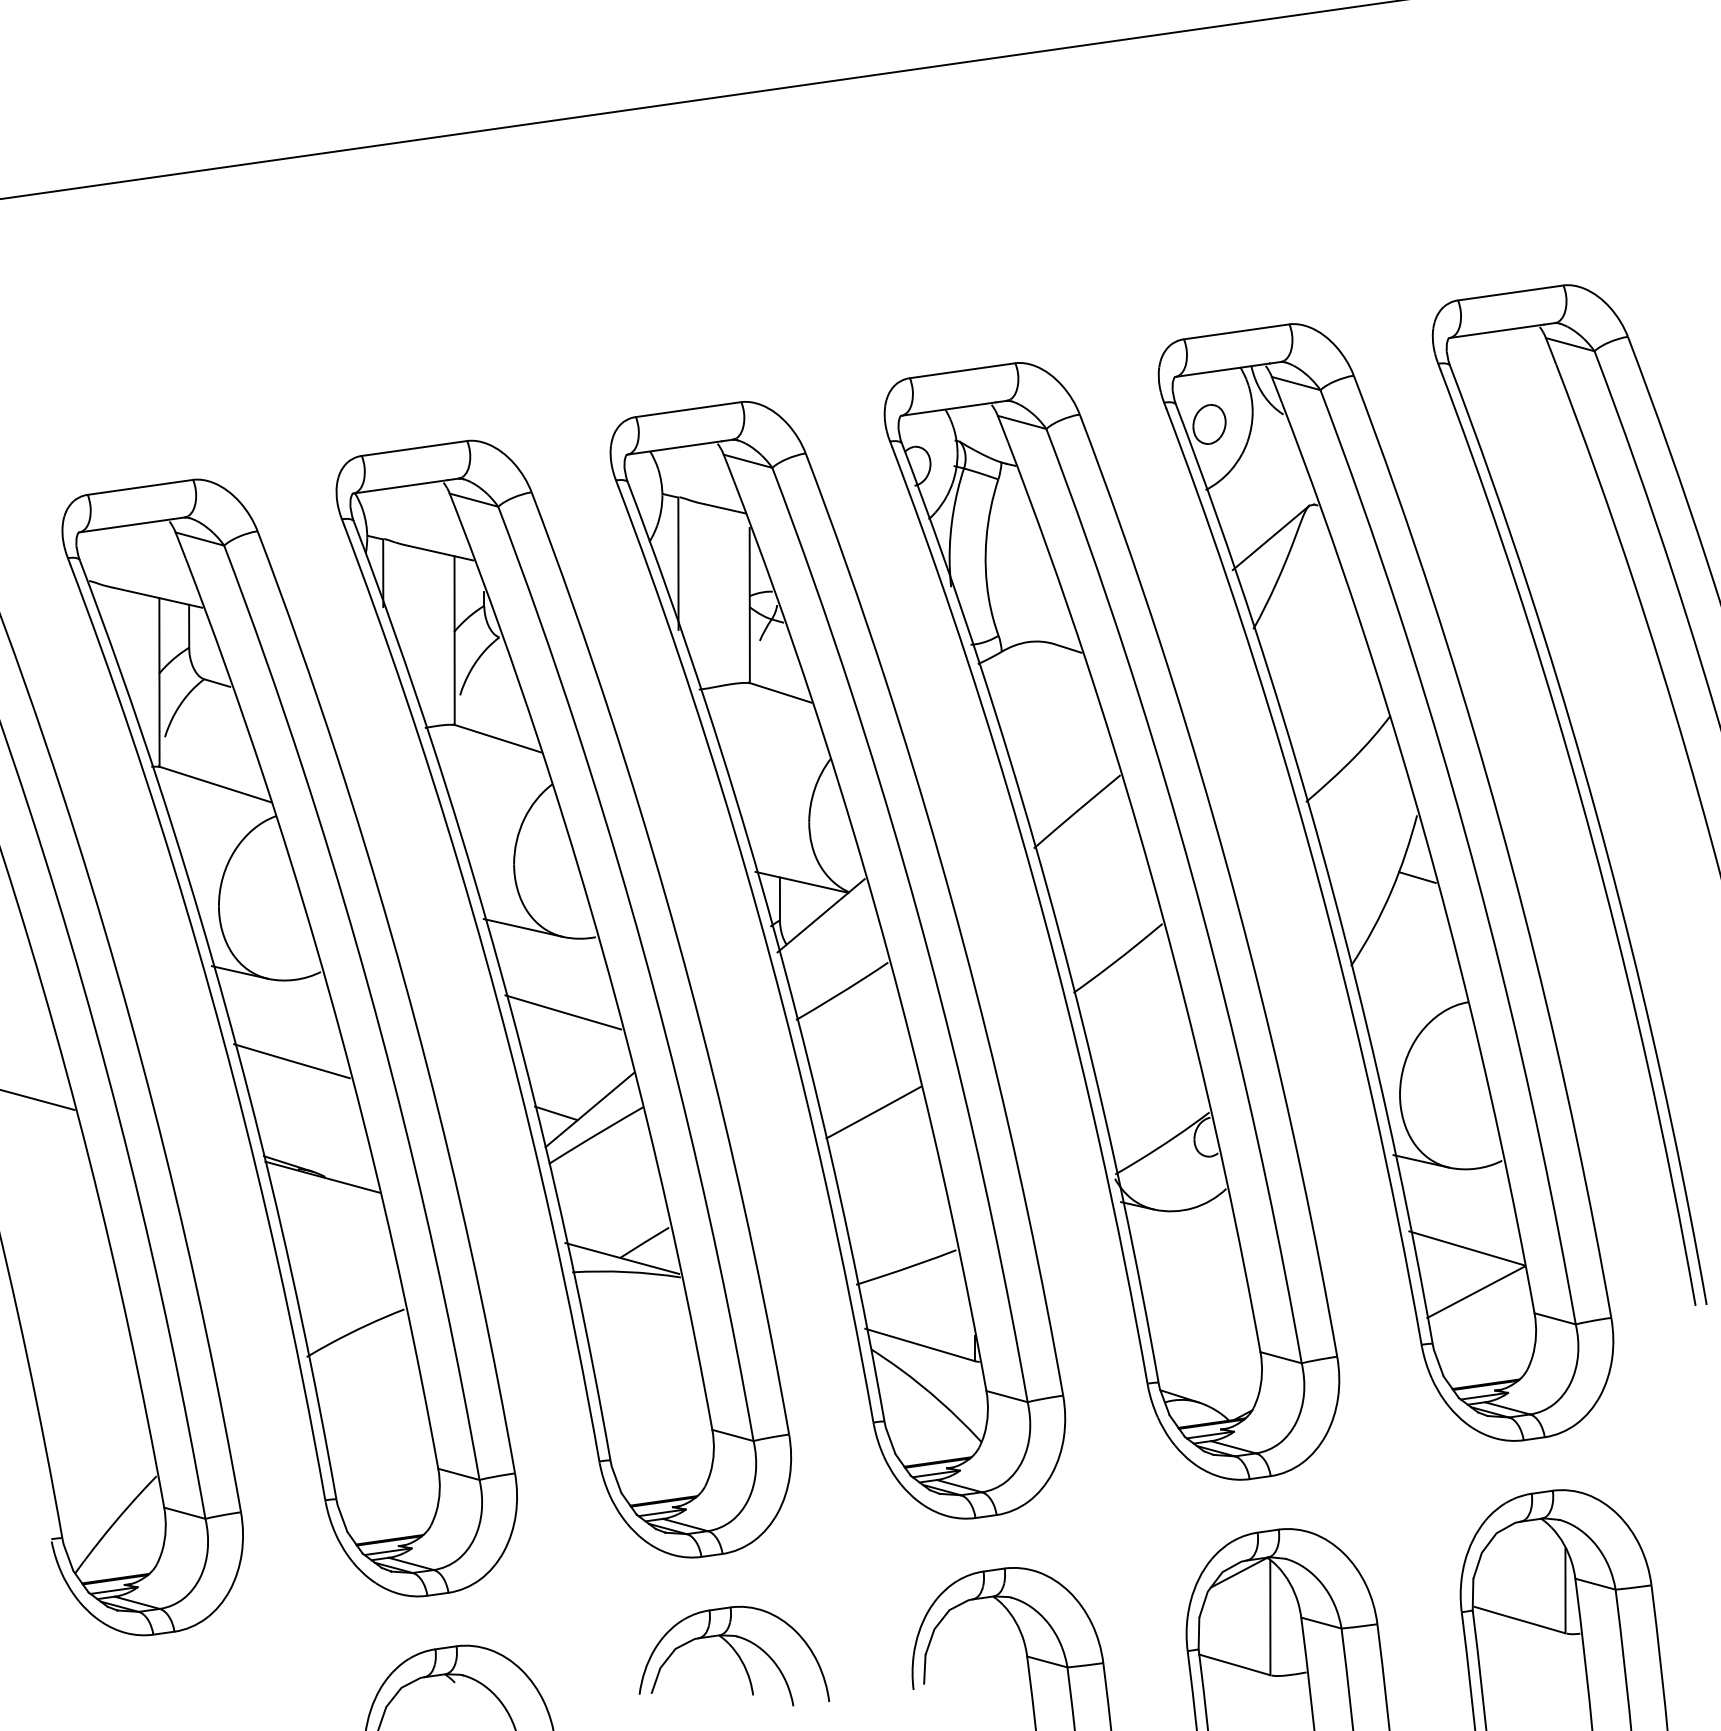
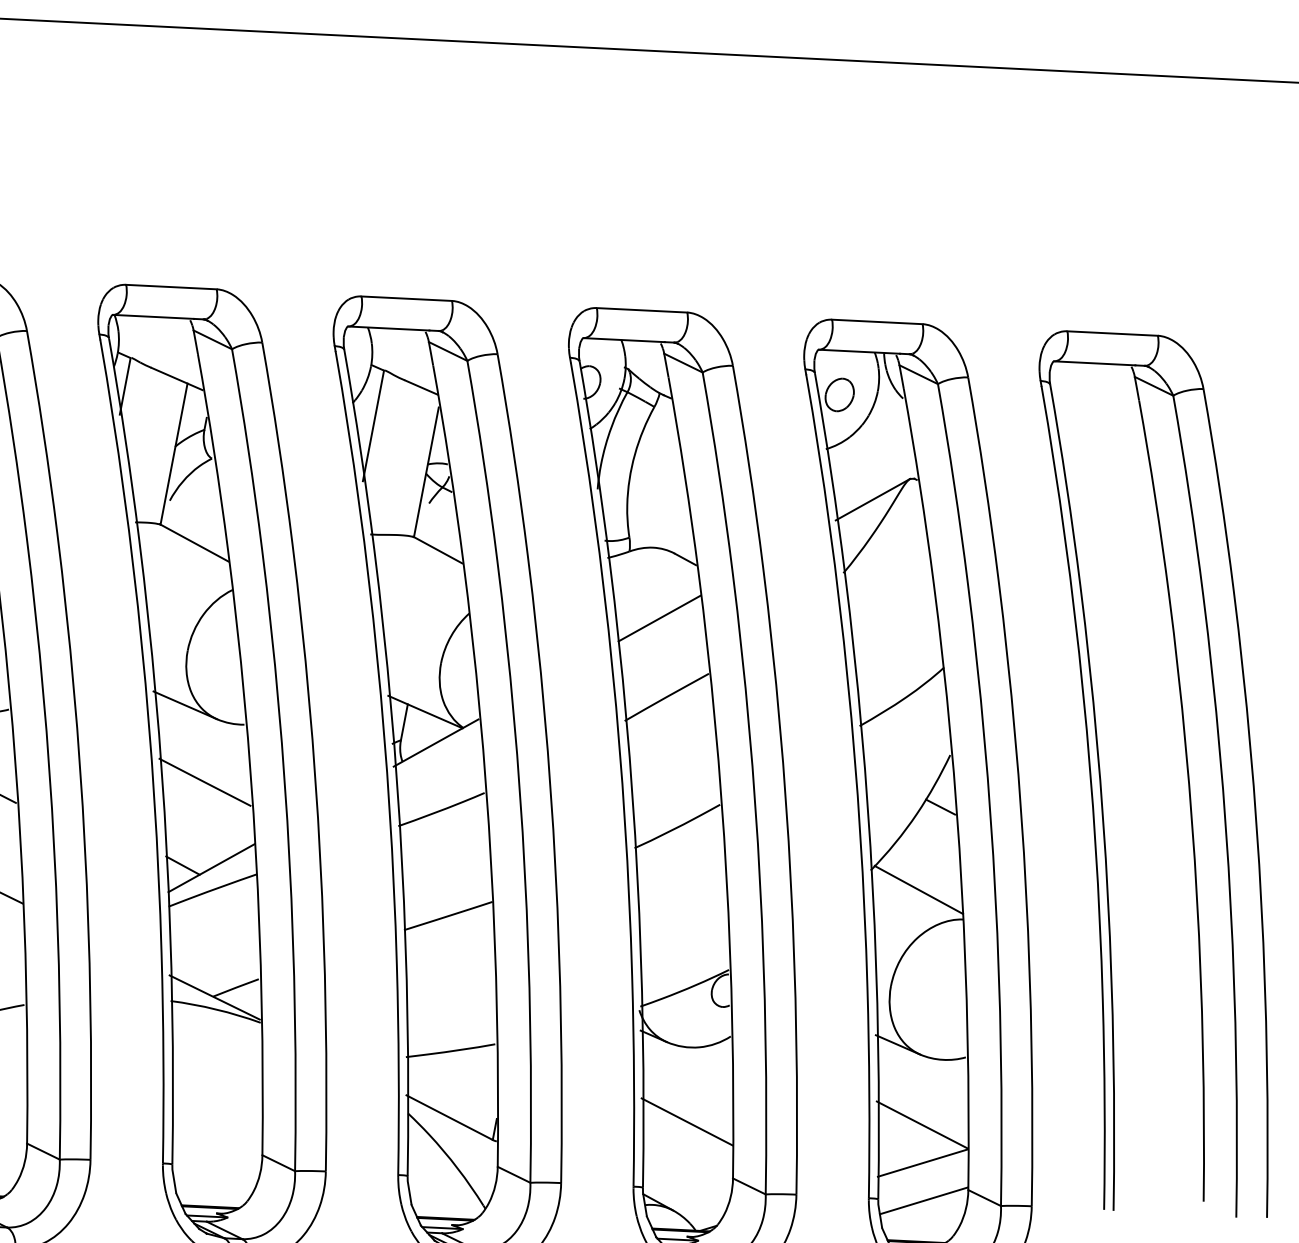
line: (1051, 721) -> (659, 617), added
line: (1410, 977) -> (918, 889), added
line: (1194, 1297) -> (686, 1122), added
line: (1485, 1335) -> (923, 1200), added

